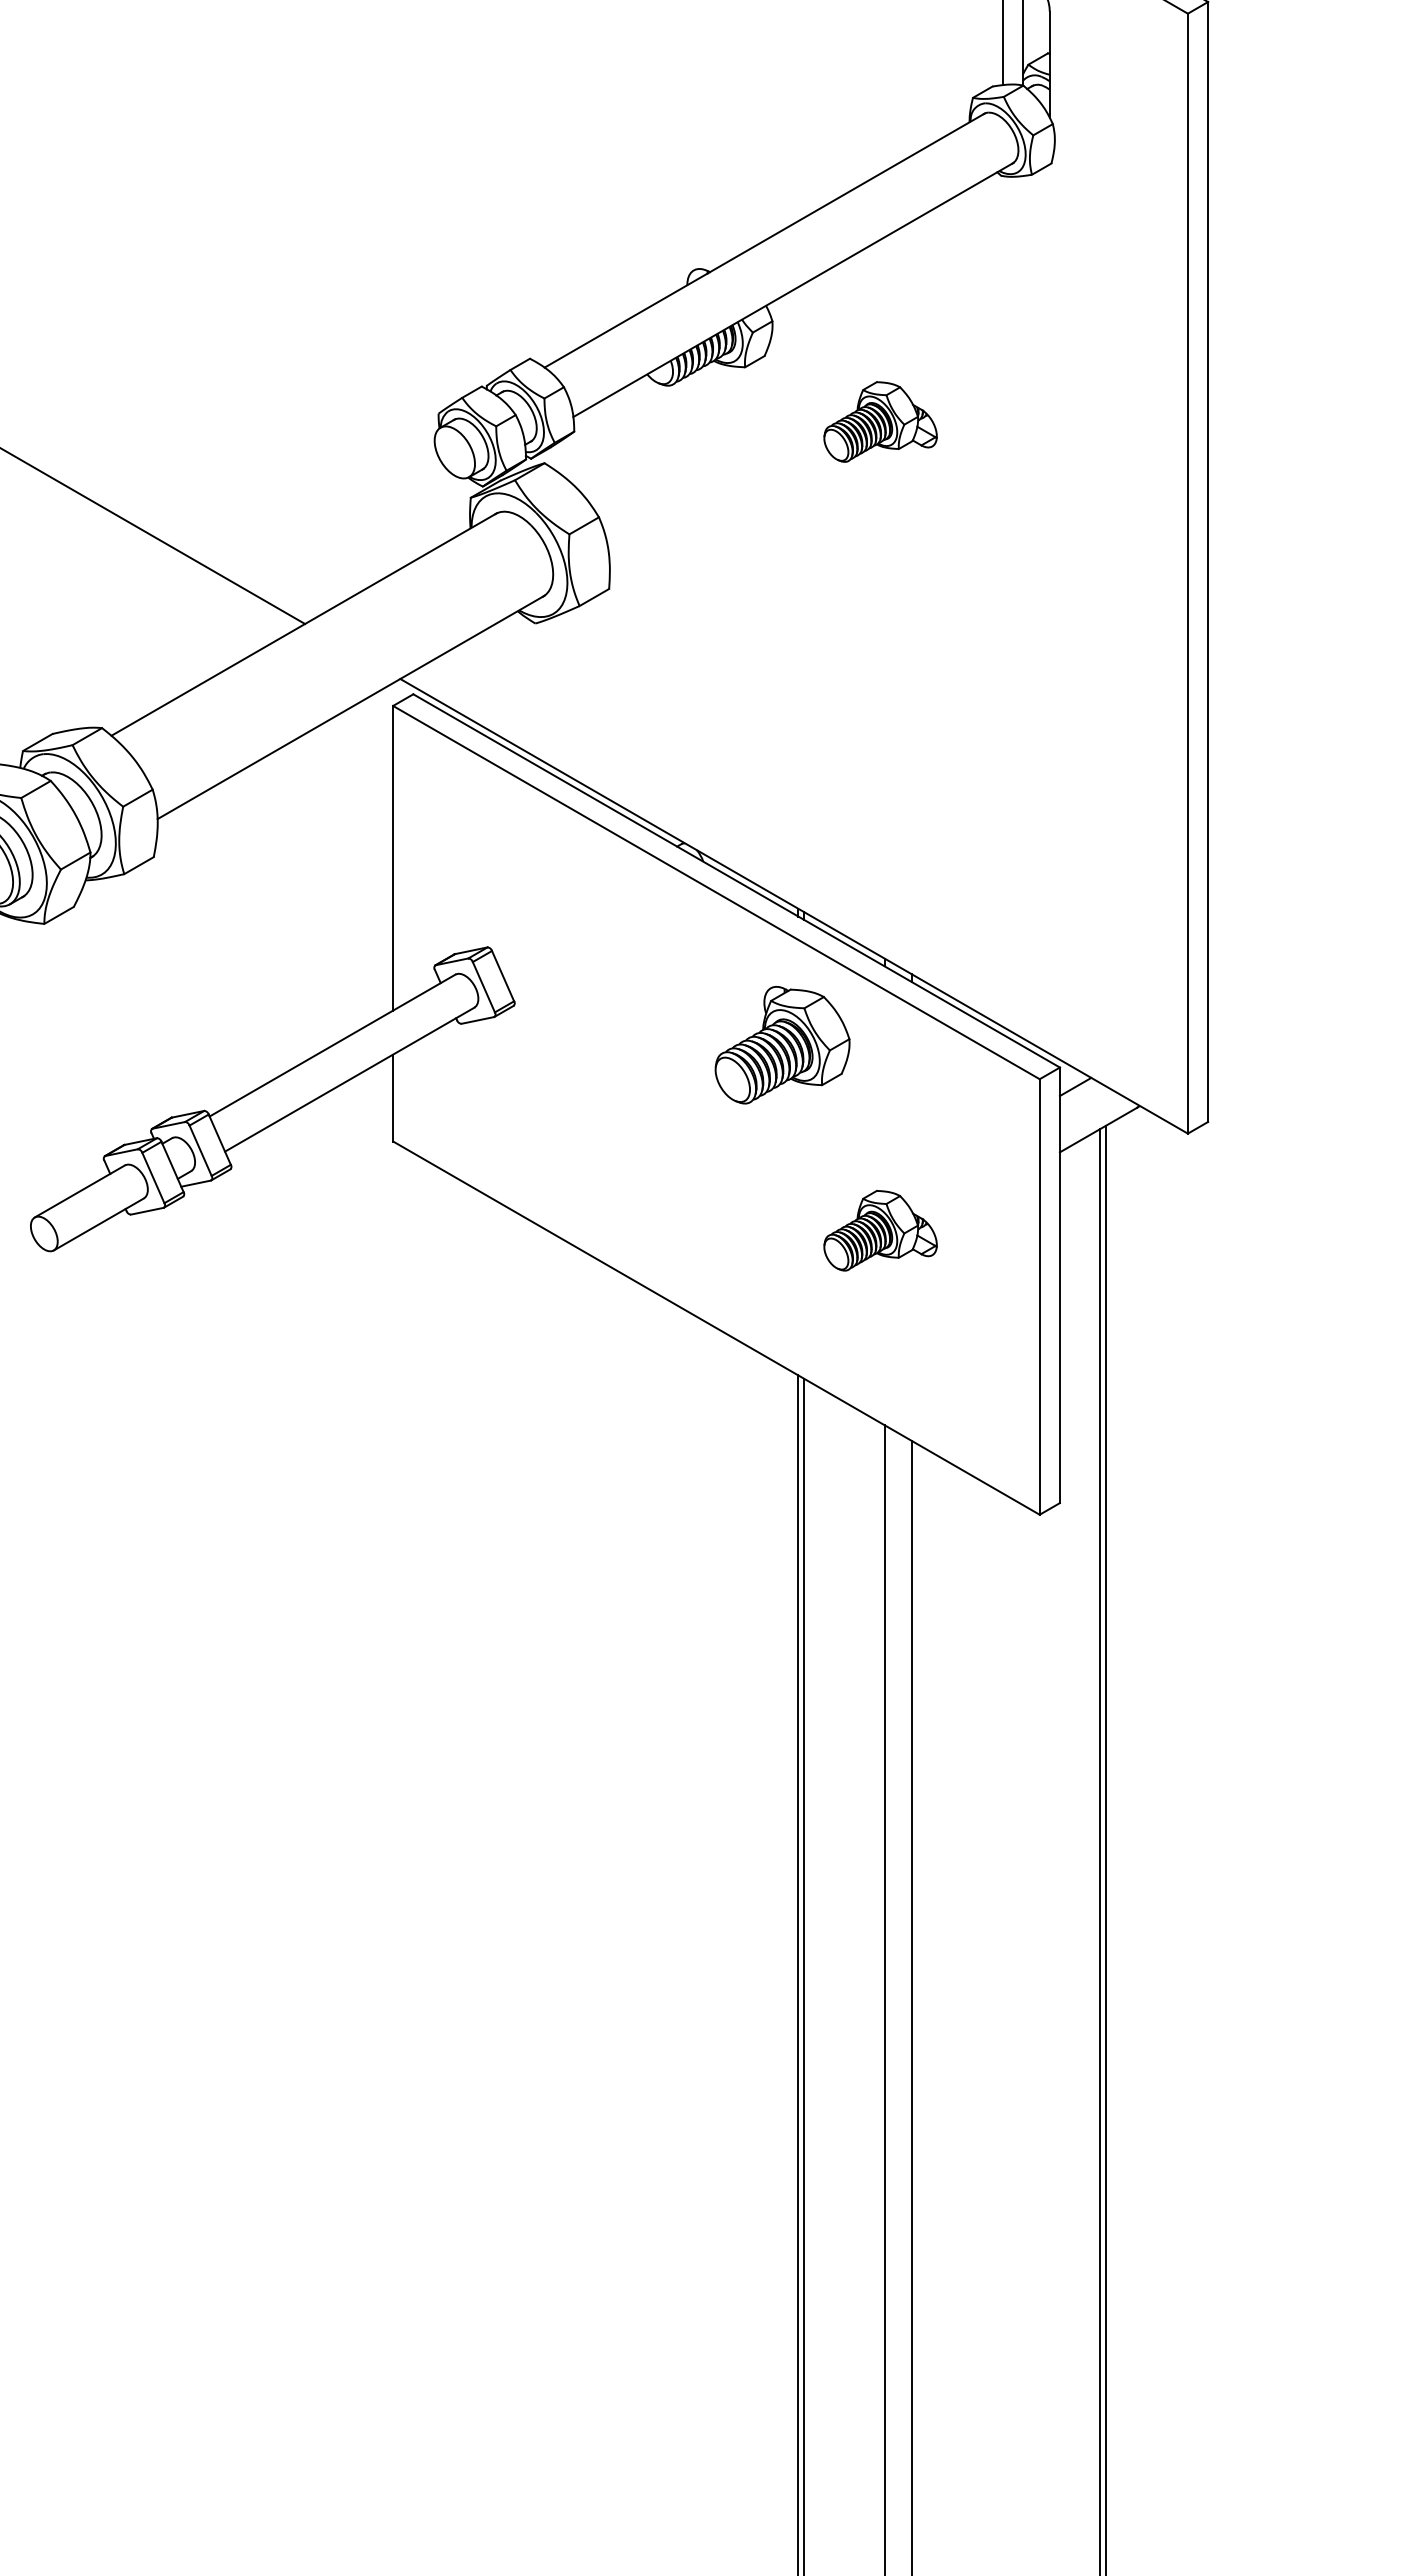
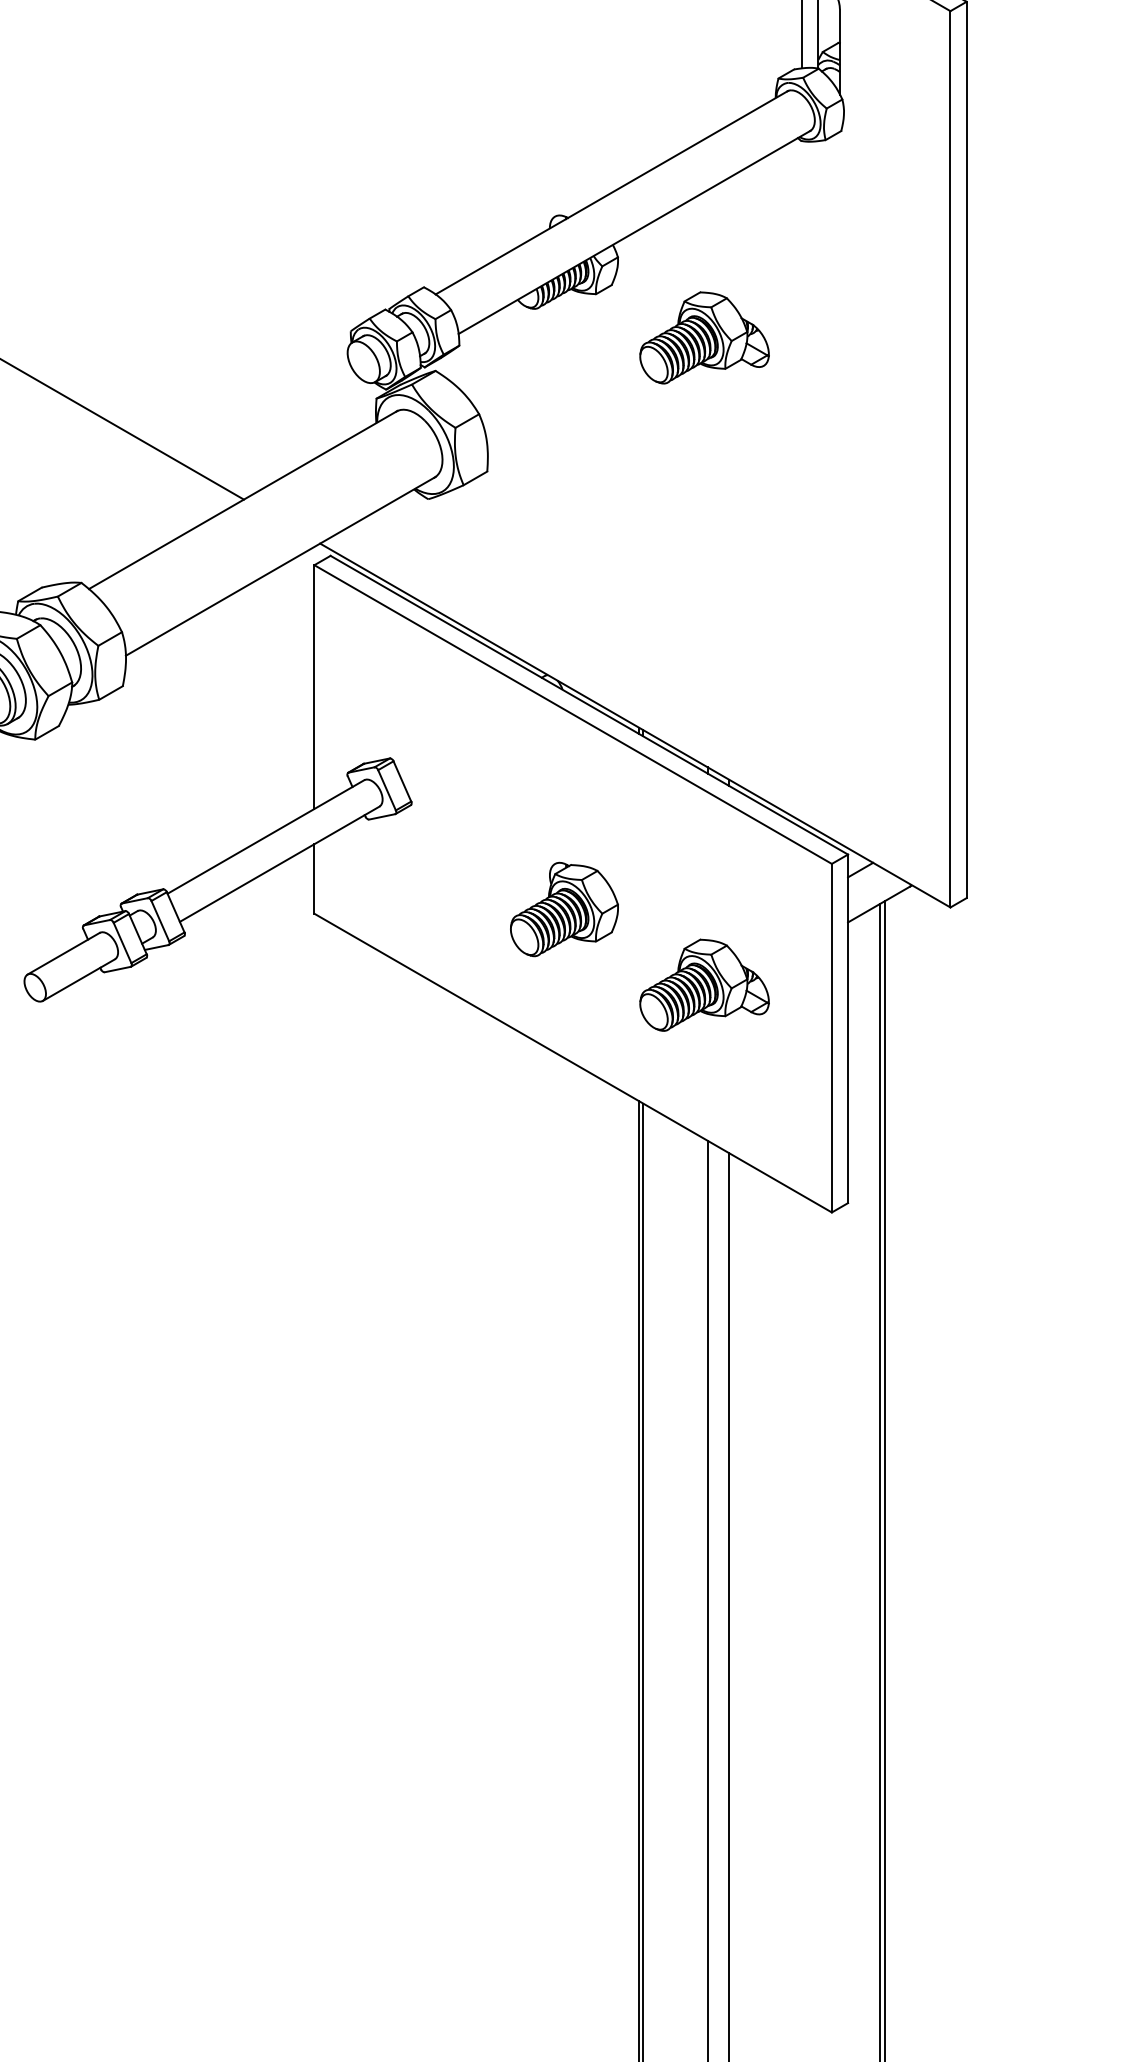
part: (880, 421) -> (704, 337), size x1.43
part: (782, 1045) -> (564, 909), moved
part: (880, 1230) -> (704, 984), size x1.43

